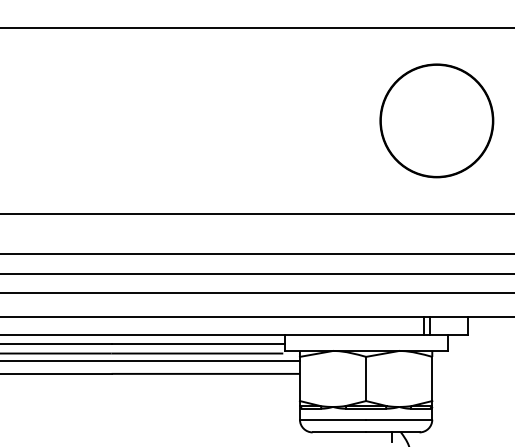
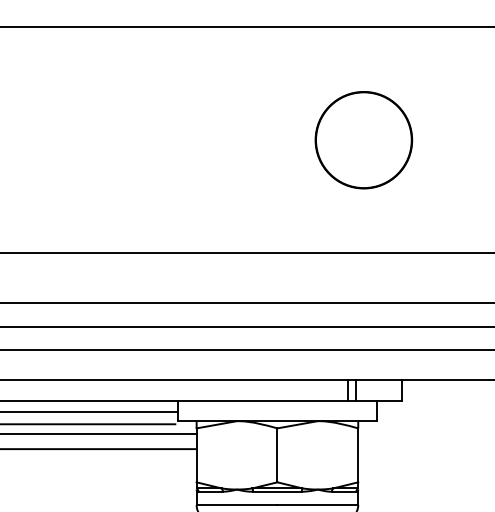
part: (436, 120) -> (363, 139), size x0.7

